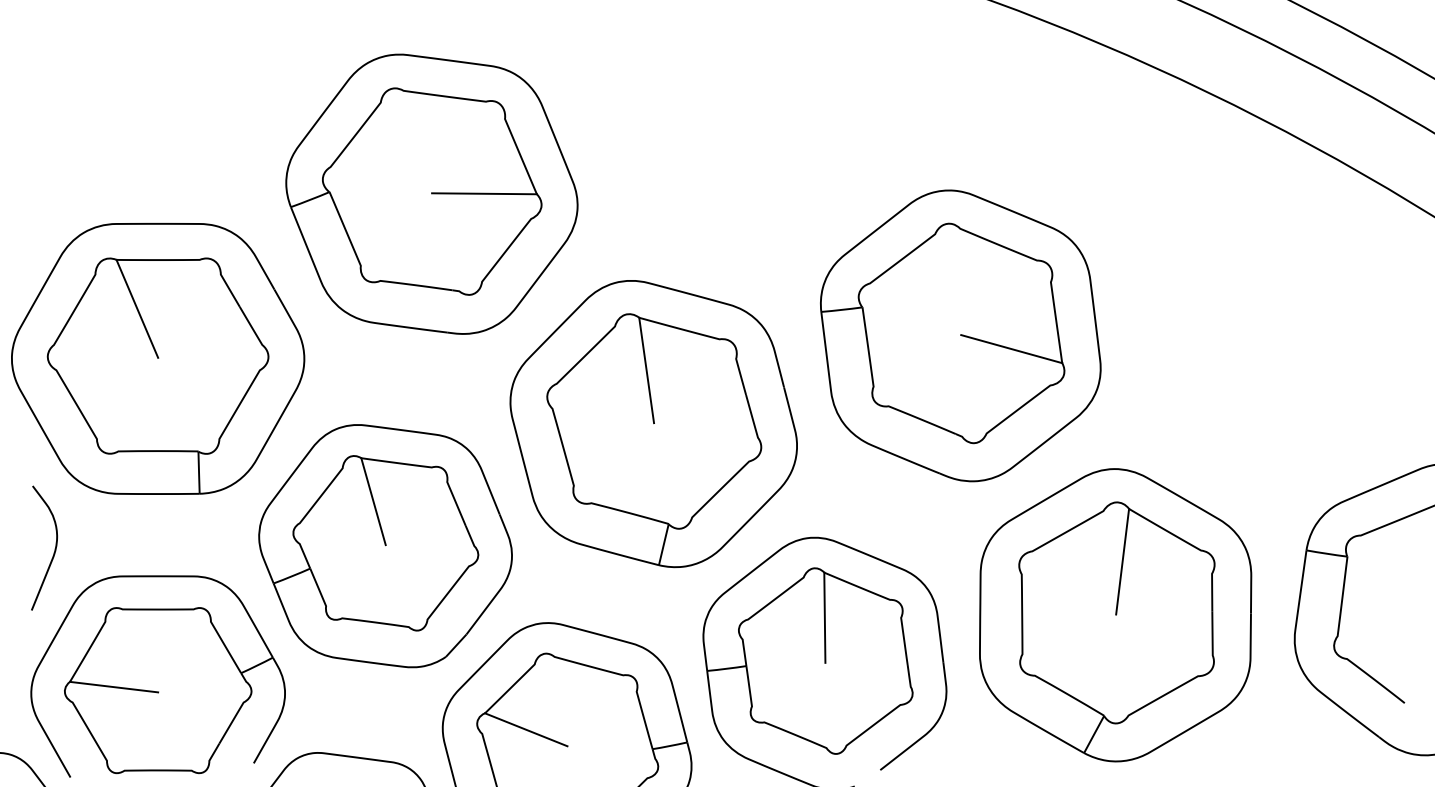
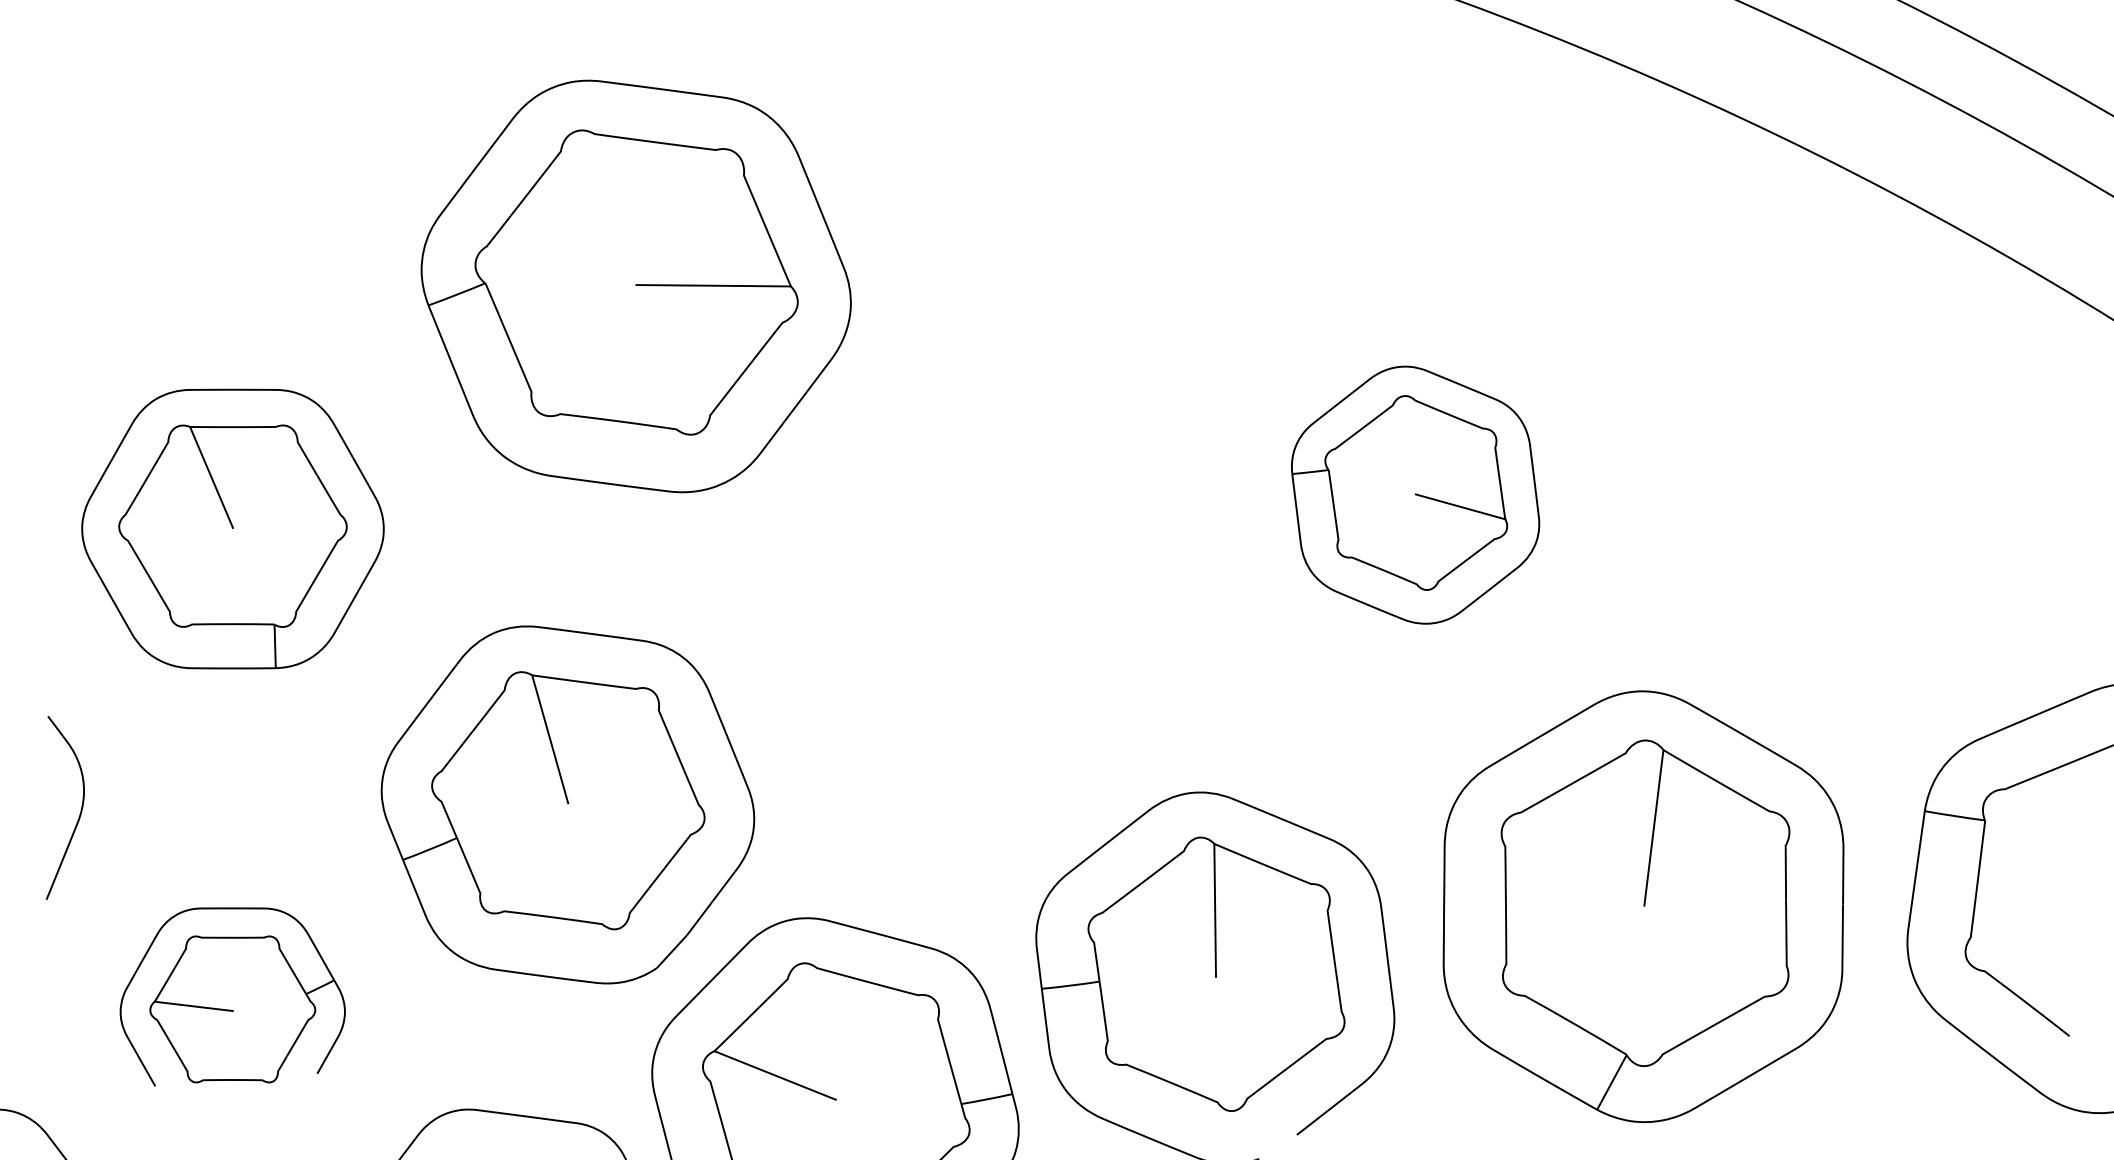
part: (960, 335) -> (1415, 494), size x0.6
part: (158, 358) -> (233, 528), size x0.7
part: (653, 424) -> (962, 625), removed
part: (157, 676) -> (231, 996), size x0.6

